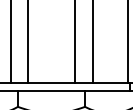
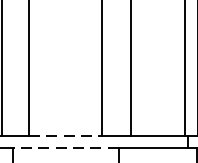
line: (52, 83) -> (67, 136), solid -> dashed
line: (51, 90) -> (65, 147), solid -> dashed

